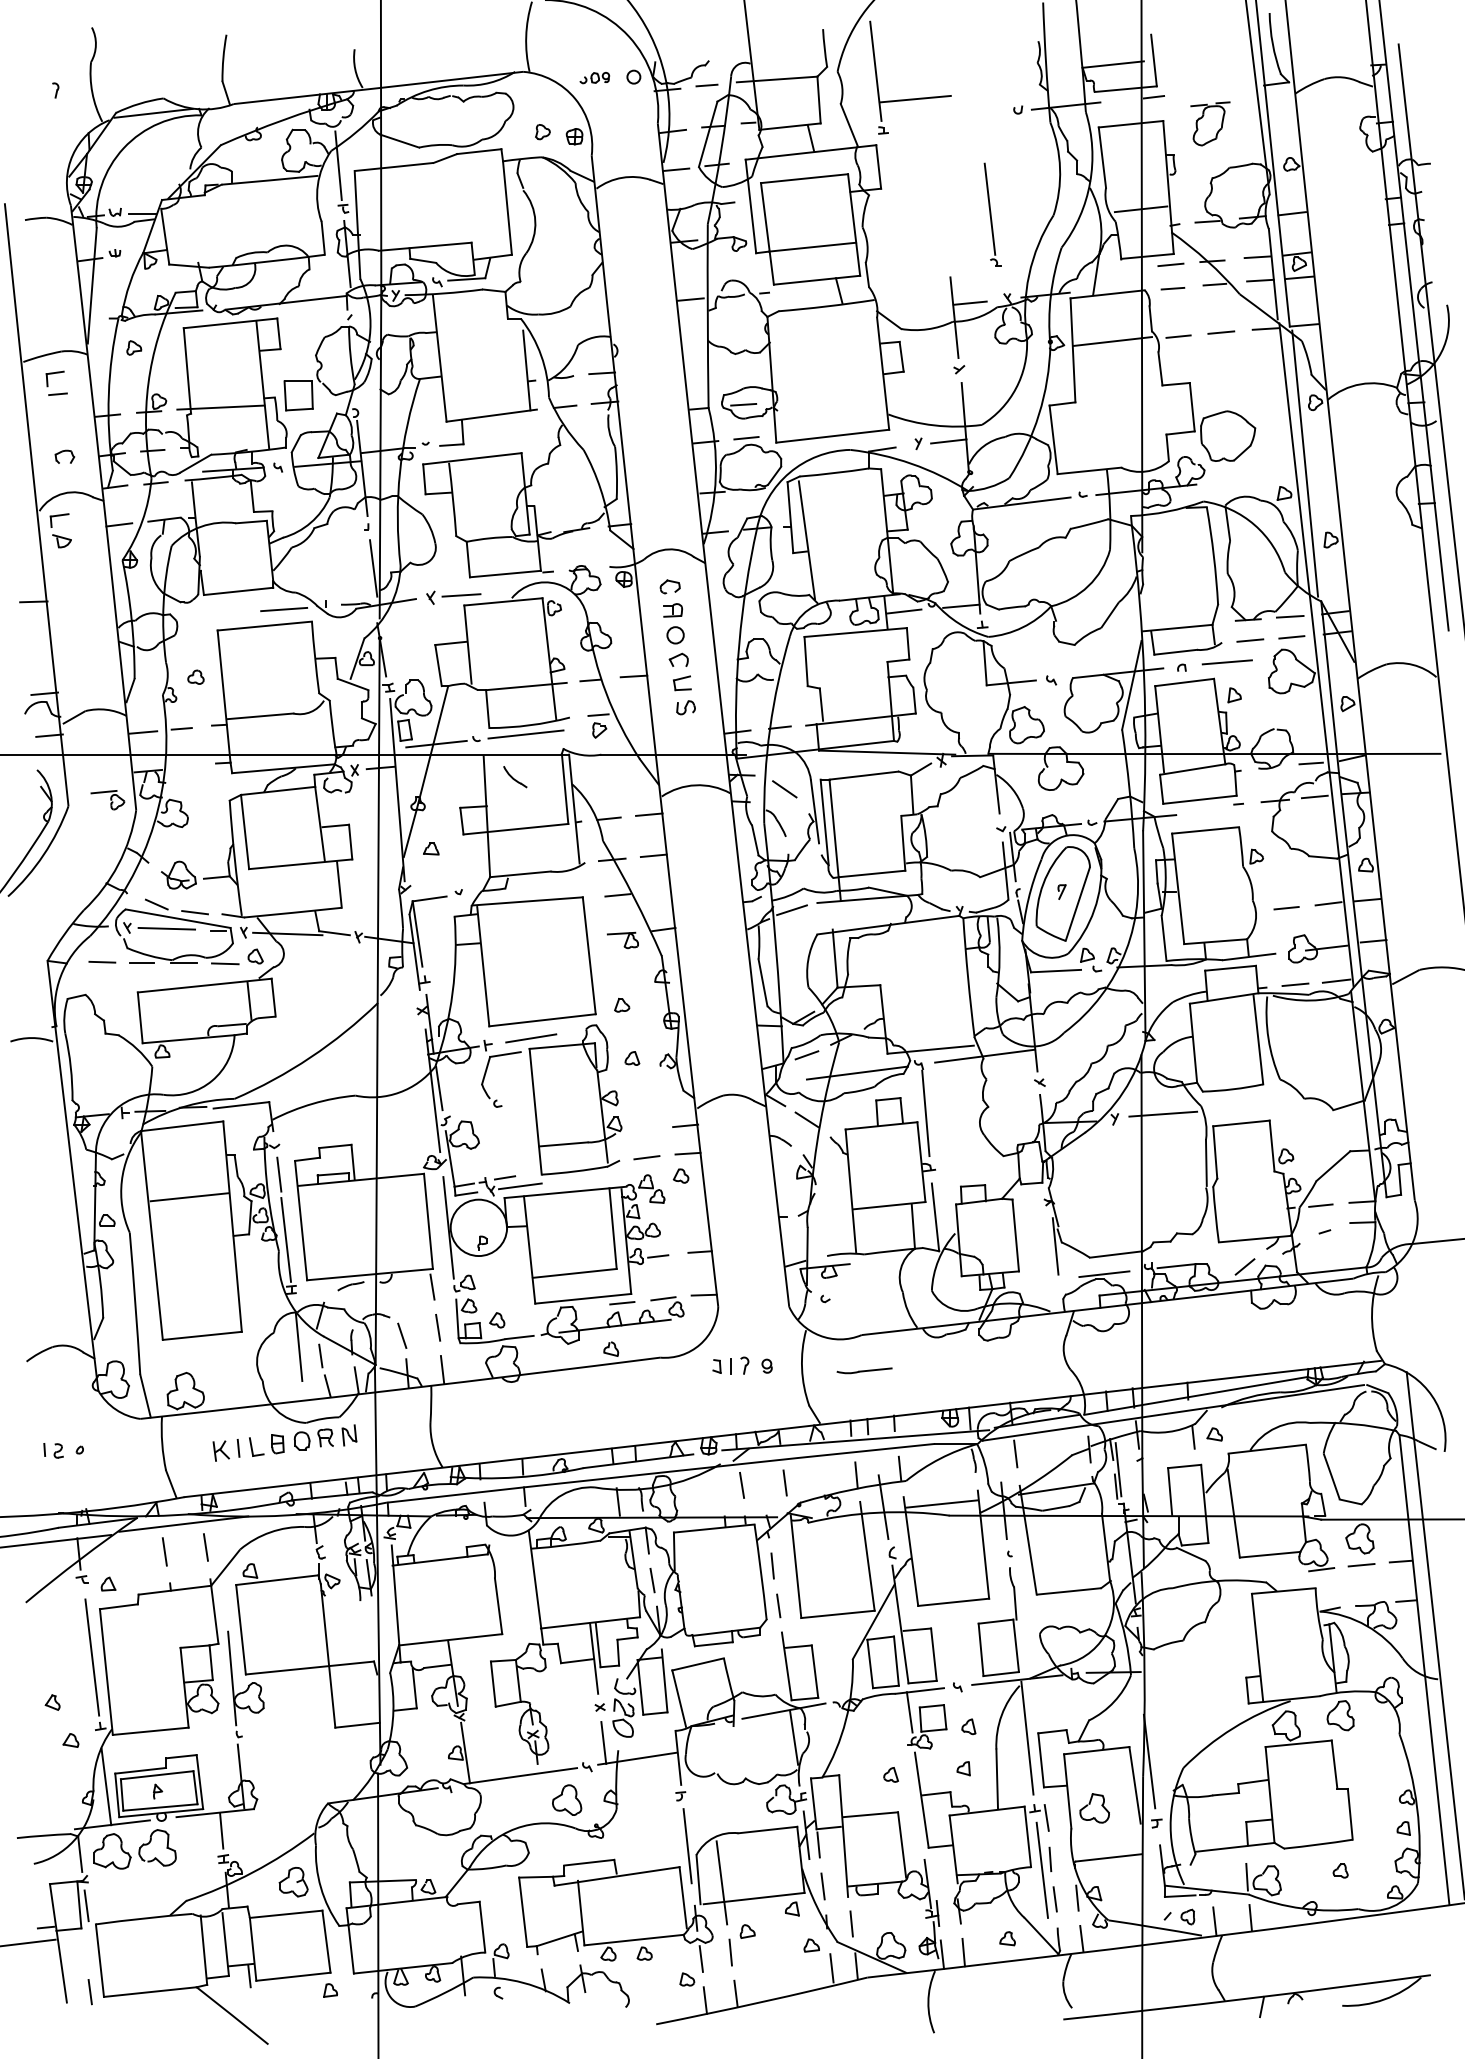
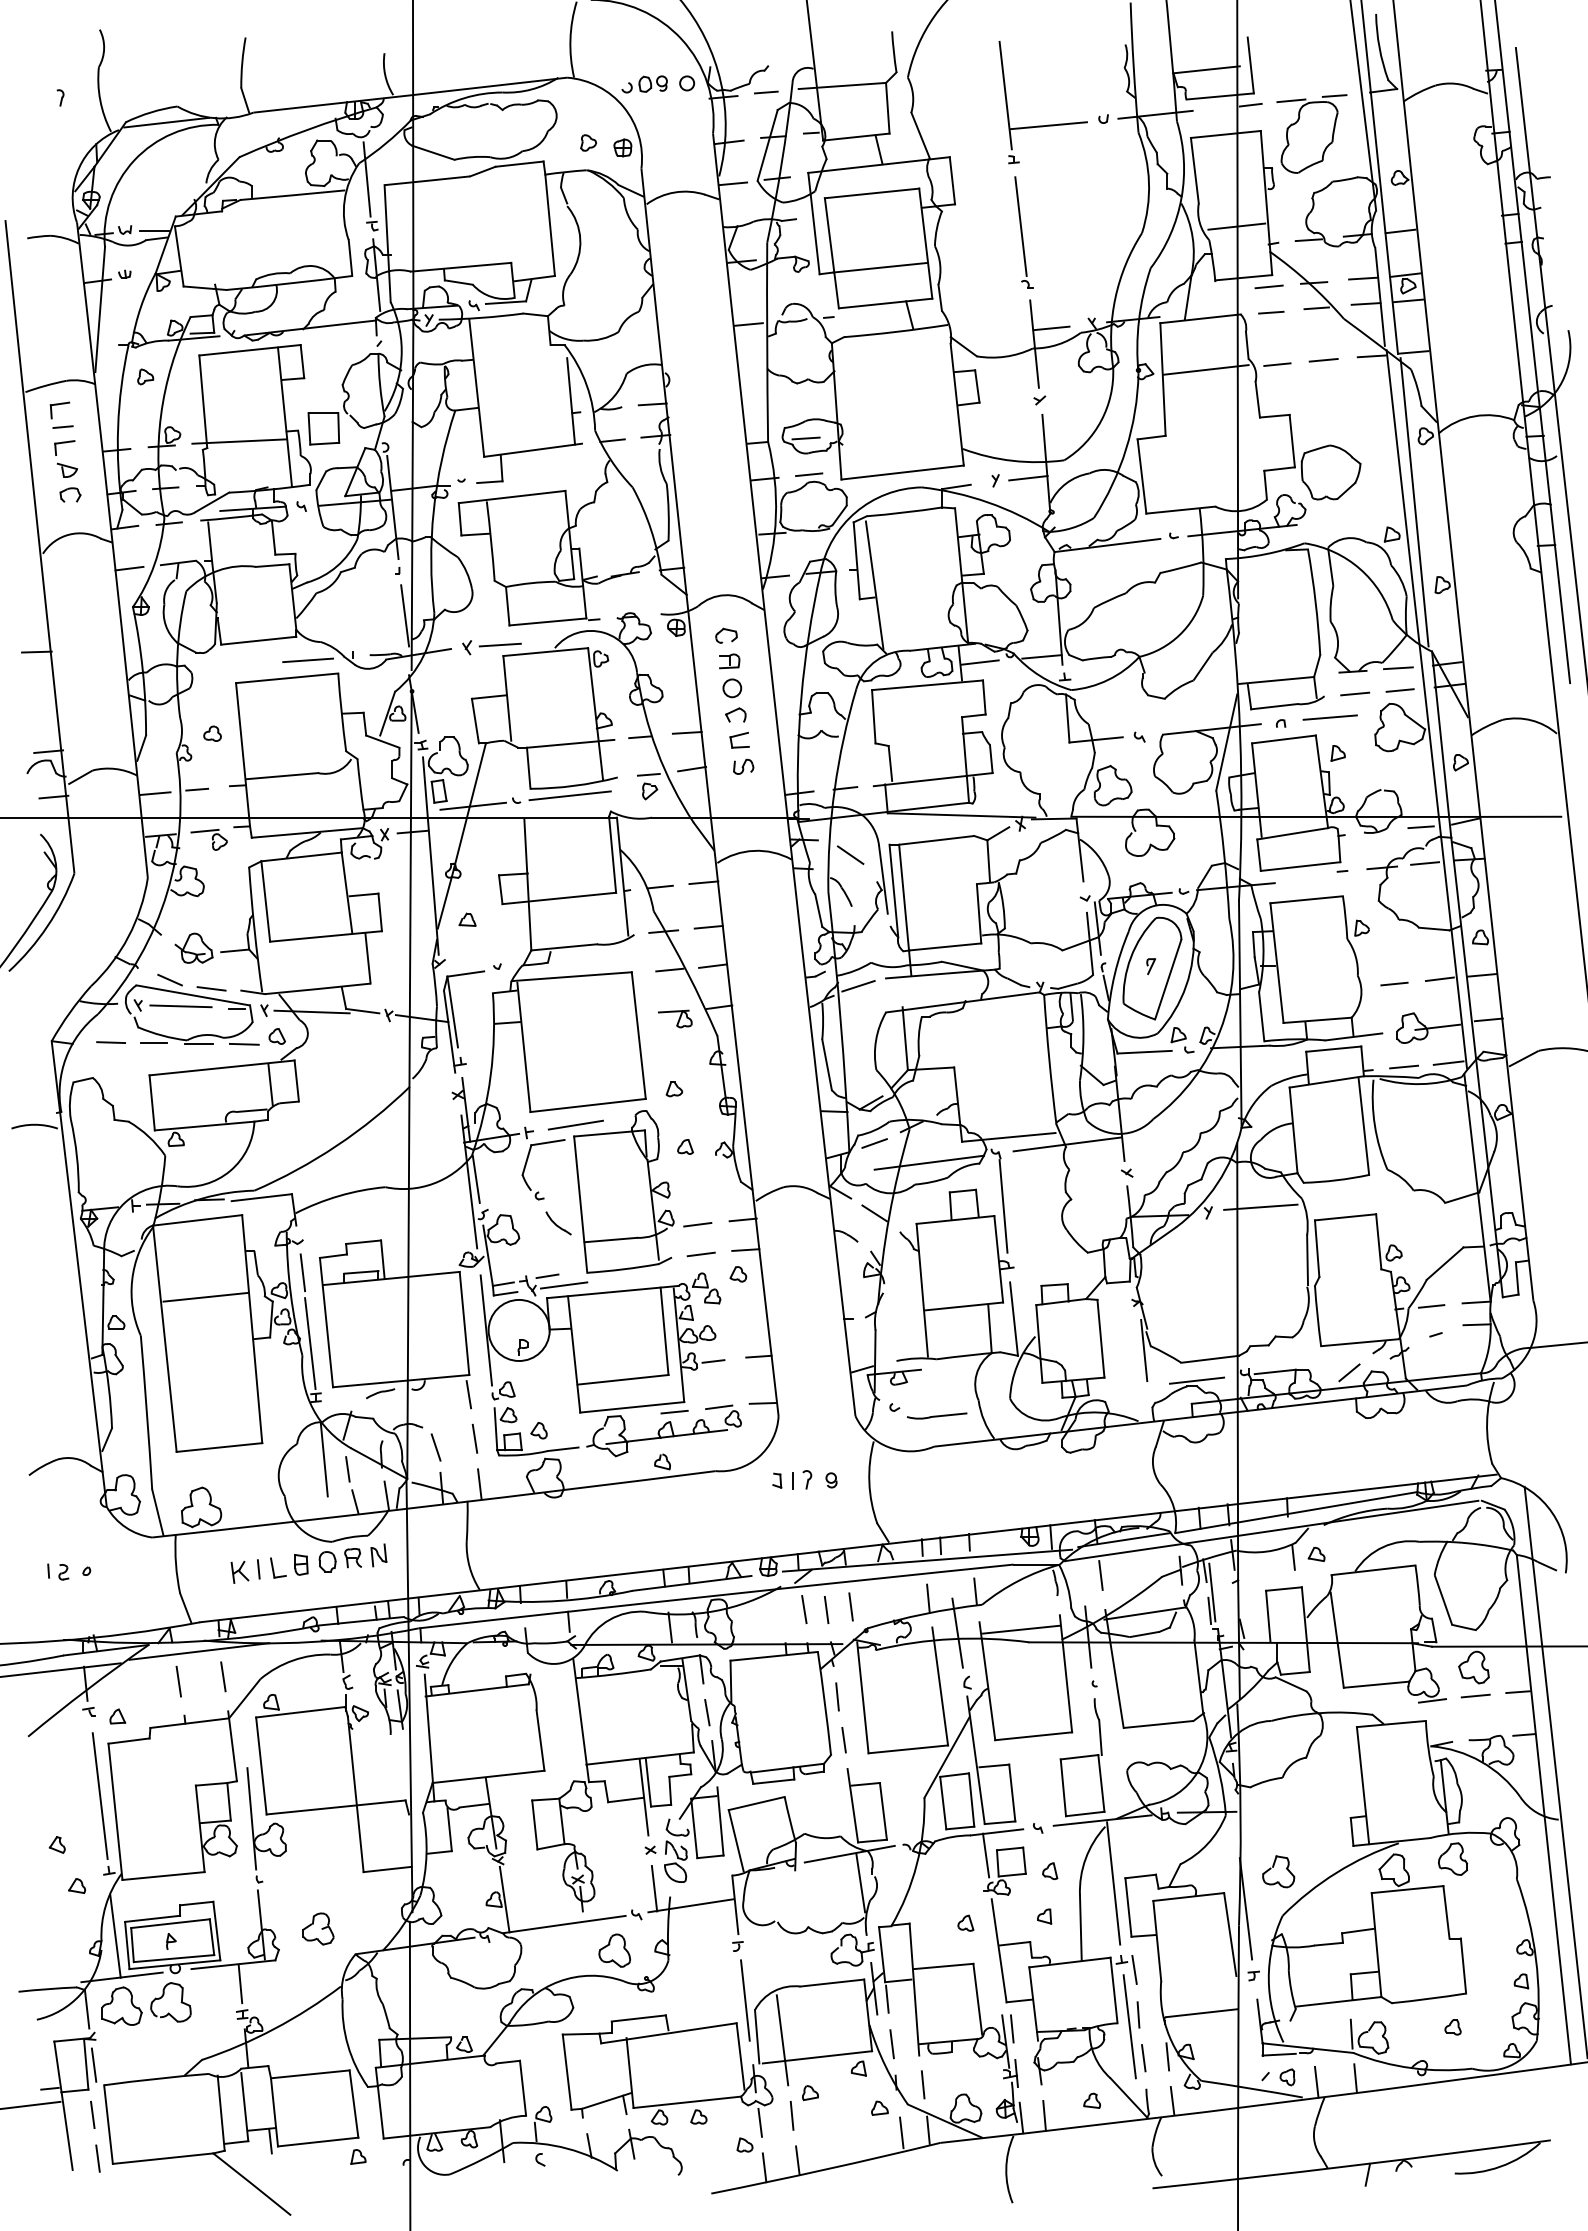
part: (594, 77) -> (644, 83), size x1.43
part: (910, 98) -> (1043, 124), moved
part: (1210, 123) -> (1312, 133), size x1.67
part: (992, 214) -> (1023, 232), moved
part: (60, 530) -> (65, 458), moved
line: (638, 709) -> (692, 768), added
part: (515, 777) -> (558, 1223), moved
part: (107, 800) -> (208, 840), moved
line: (657, 891) -> (712, 965), added
line: (643, 1129) -> (697, 1223), added
part: (864, 1370) -> (937, 1415), moved
line: (762, 1485) -> (826, 1609), added
part: (1094, 1808) -> (1278, 1871), moved
line: (933, 1871) -> (1011, 2027), added
part: (293, 1882) -> (318, 1929), moved
line: (84, 1951) -> (91, 2114), added

